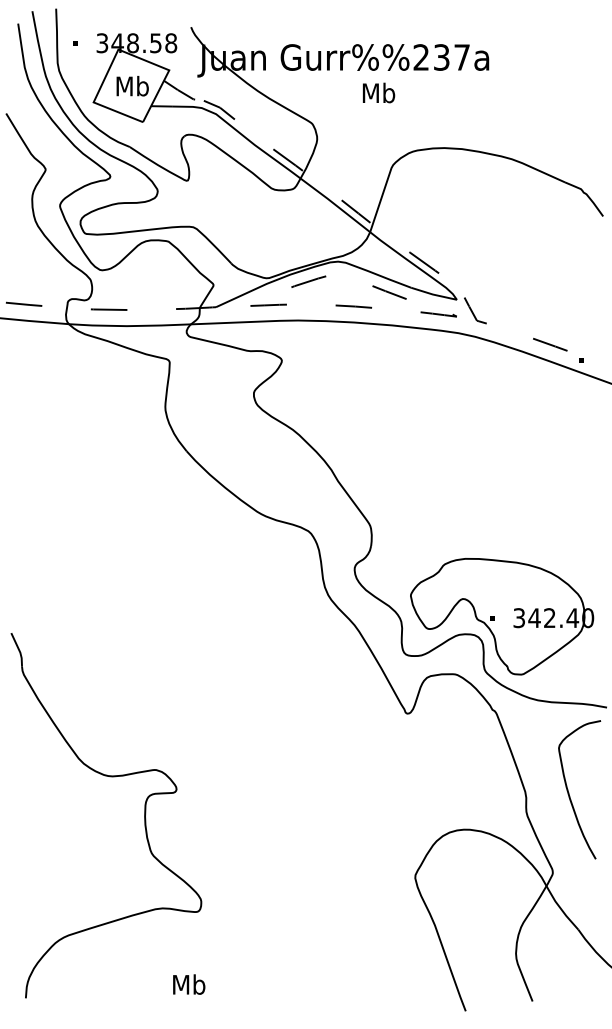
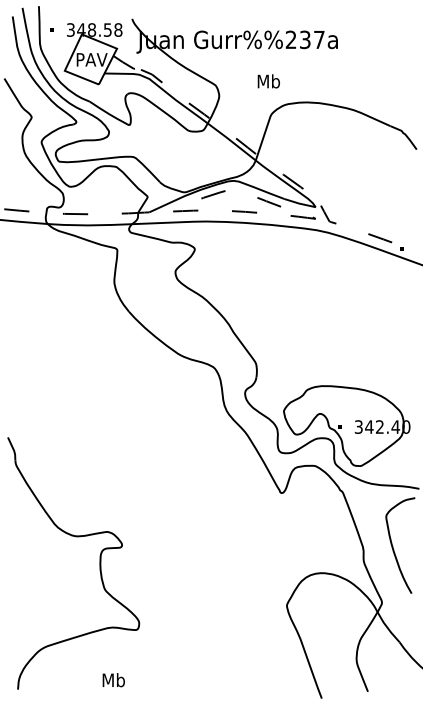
text: (132, 85) -> (91, 59), Mb -> PAV
text: (378, 93) -> (268, 81), moved
text: (188, 985) -> (113, 680), moved

